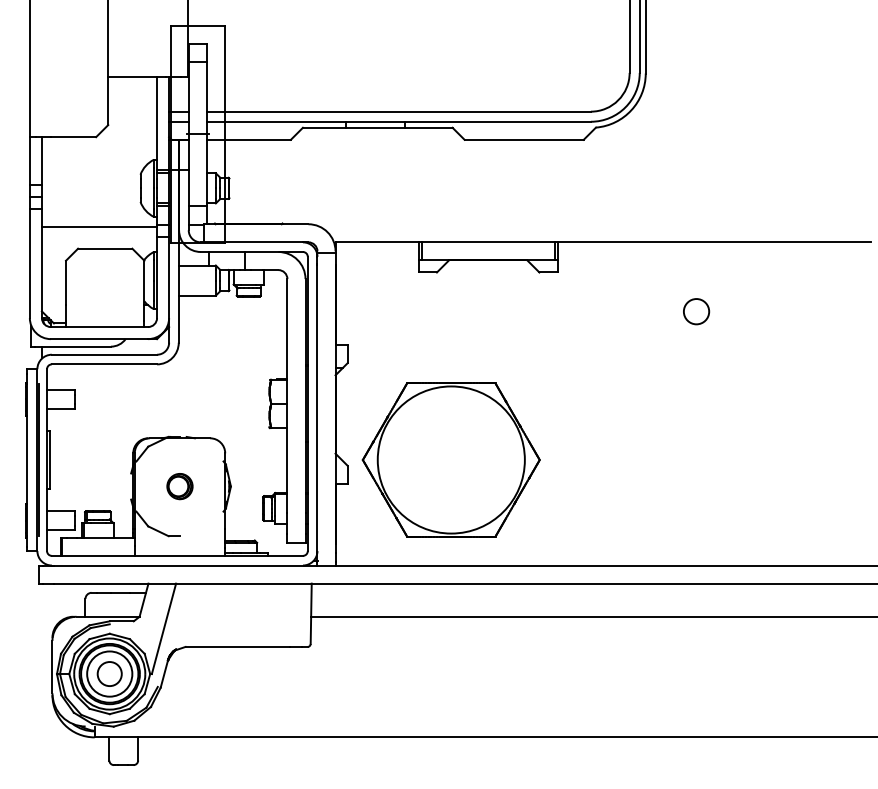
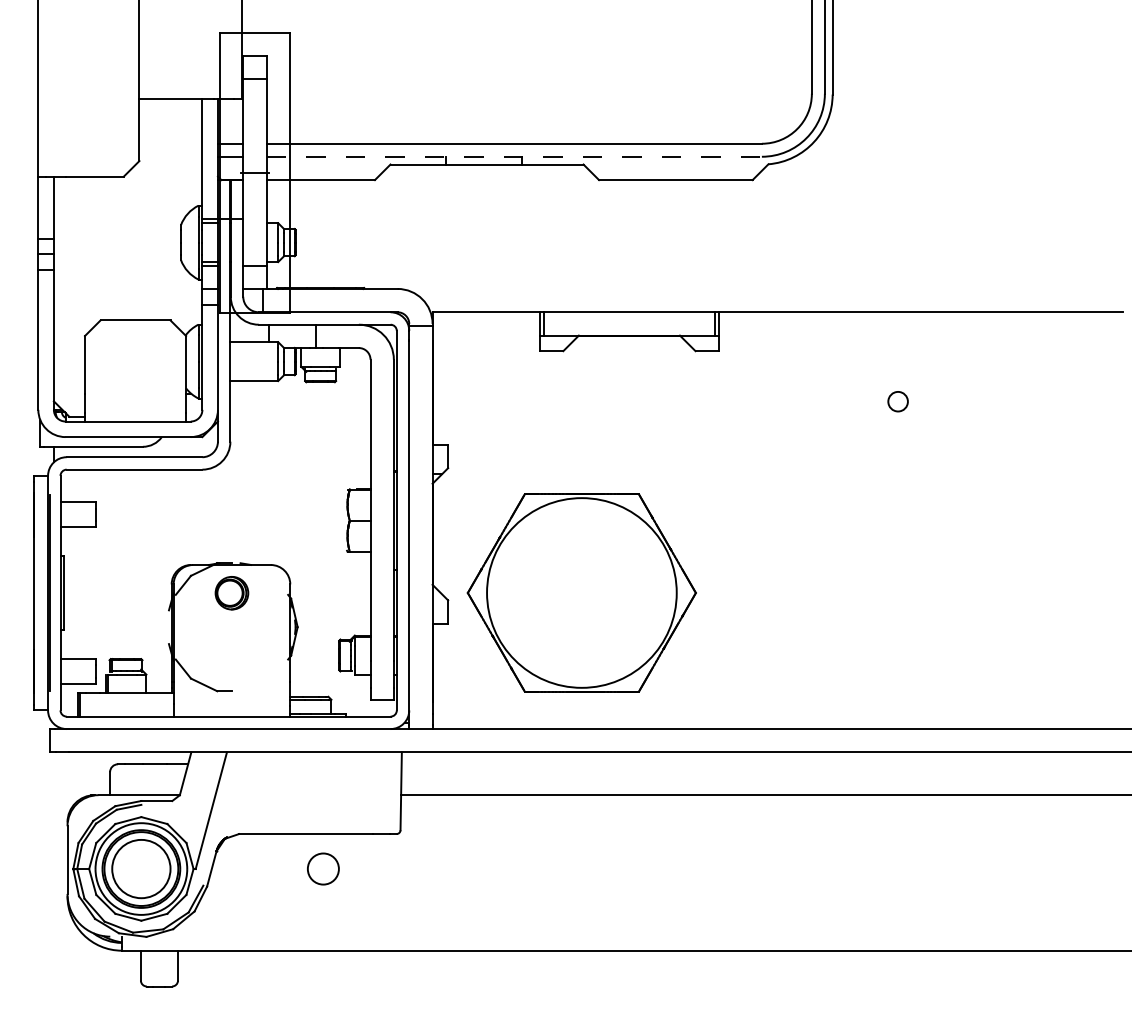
line: (399, 121) -> (514, 156), solid -> dashed
line: (98, 227) -> (127, 292), removed
circle: (696, 311) -> (897, 401), size x0.6
part: (179, 486) -> (231, 593), moved
circle: (109, 673) -> (323, 868), moved

